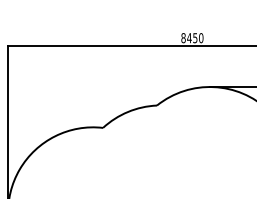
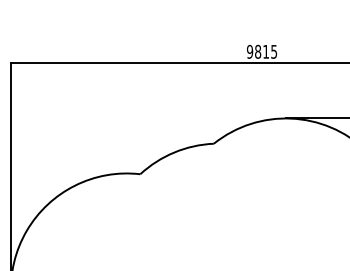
text: (192, 38) -> (262, 52), 8450 -> 9815

